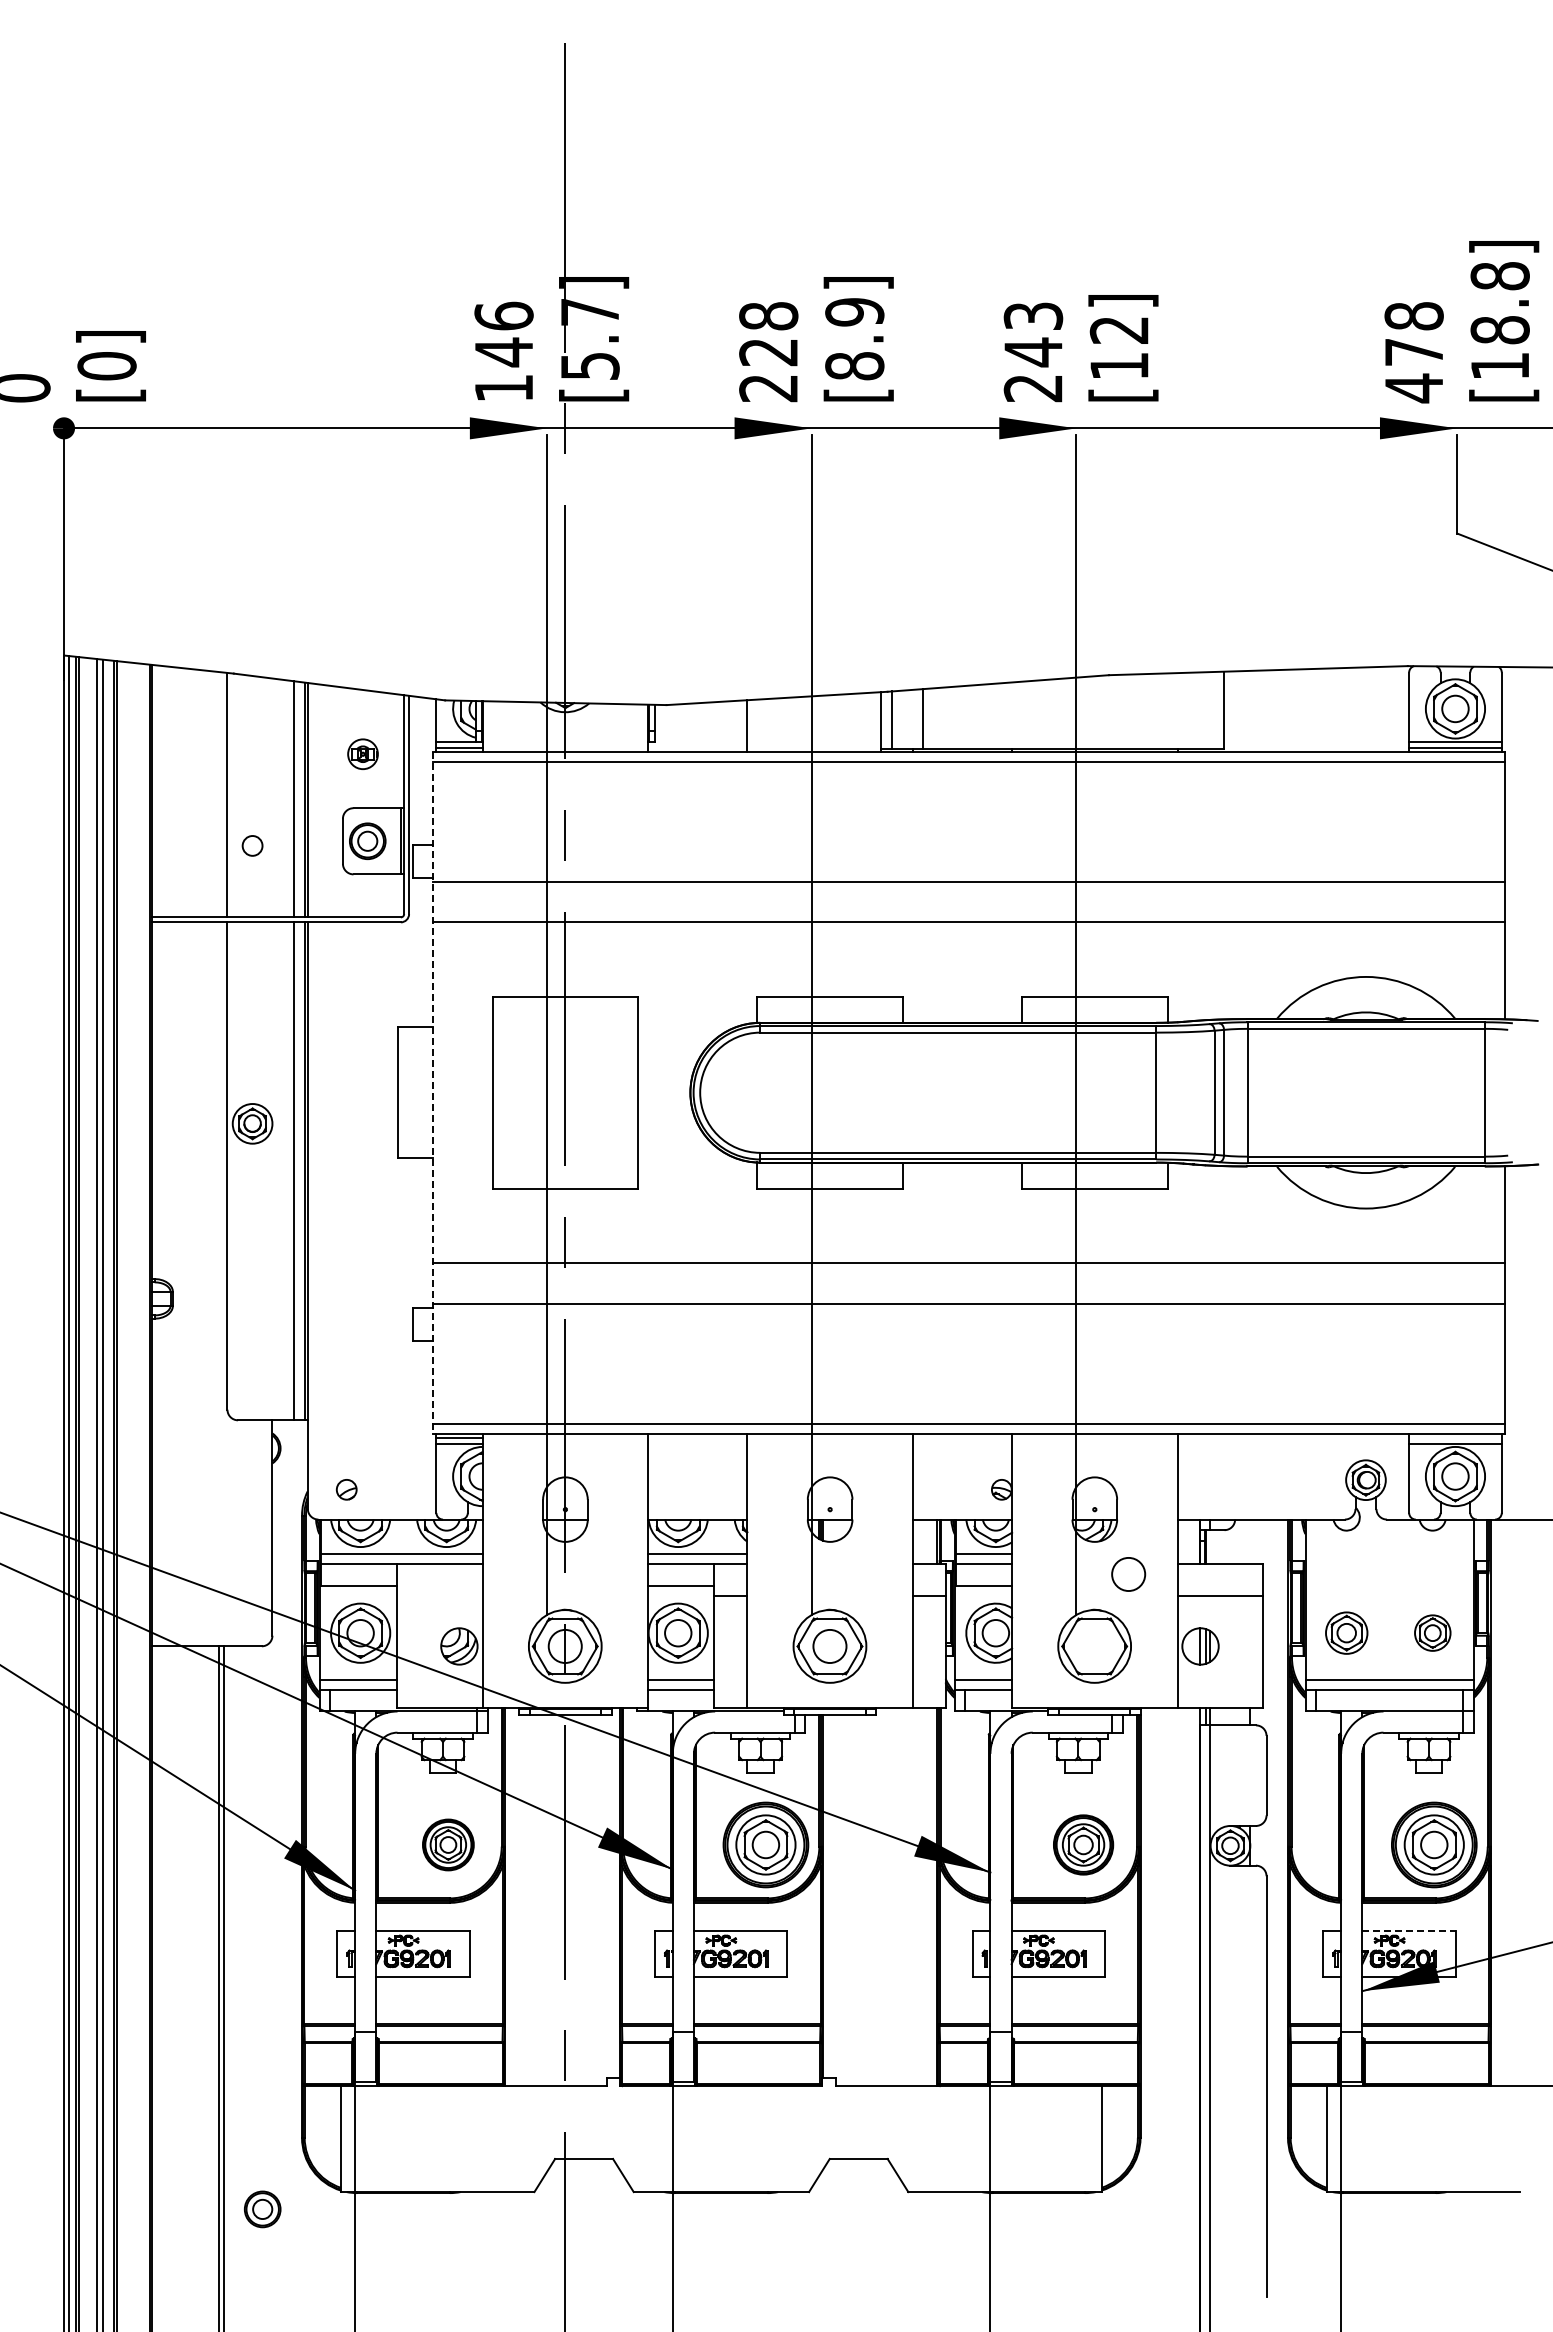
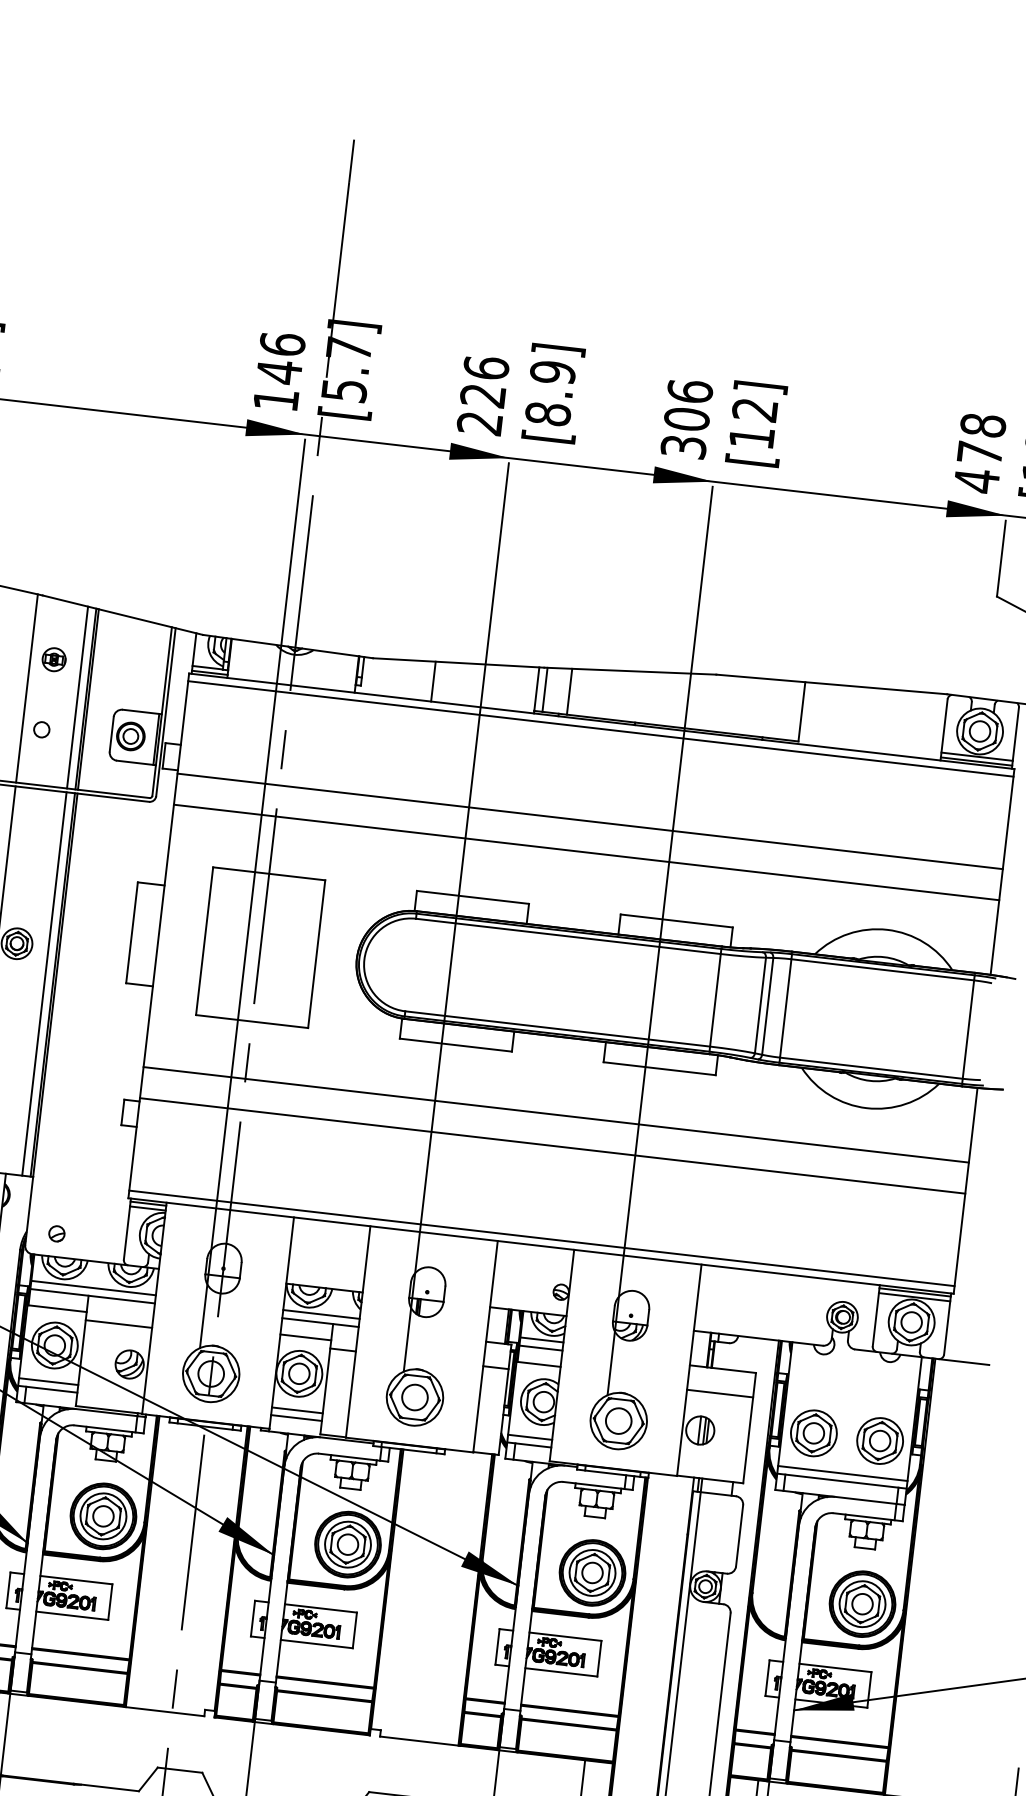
text: (768, 315) -> (486, 367), 228 -> 226
text: (1033, 351) -> (687, 418), 243 -> 306
part: (362, 753) -> (53, 659), moved
line: (433, 1092) -> (159, 935), dashed -> solid
line: (1455, 1437) -> (915, 1292), added
circle: (1128, 1574) -> (618, 1421), moved
line: (439, 1596) -> (118, 1324), added
part: (1346, 1632) -> (813, 1432), size x1.43
part: (1432, 1632) -> (880, 1440), size x1.67
part: (448, 1844) -> (103, 1516), size x1.67
part: (1083, 1844) -> (592, 1572), size x1.43
line: (1409, 1930) -> (835, 1667), dashed -> solid

